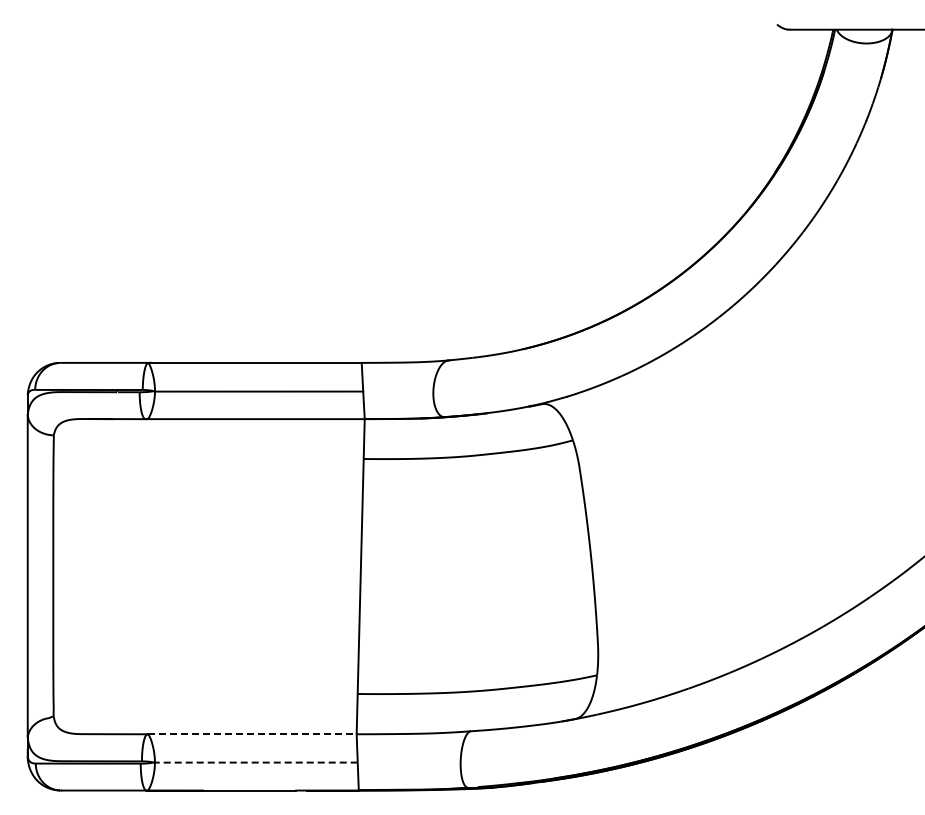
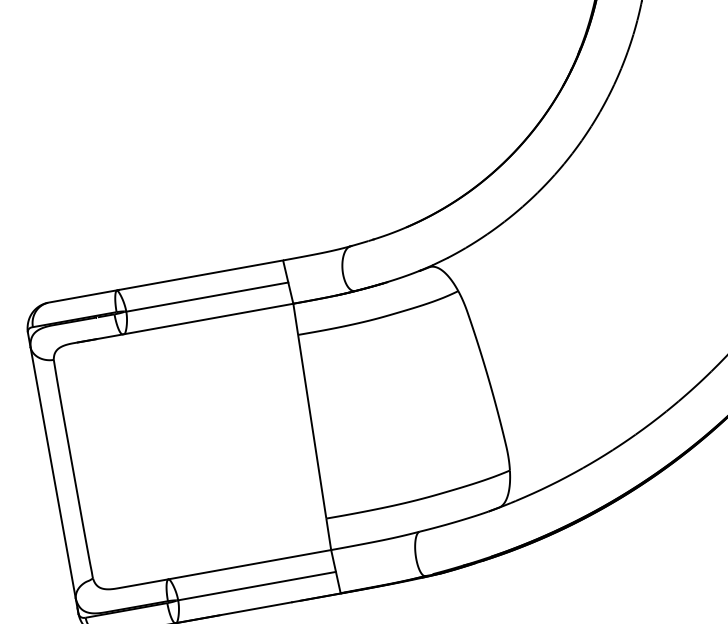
line: (252, 734) -> (250, 564), dashed -> solid
line: (255, 762) -> (256, 586), dashed -> solid

